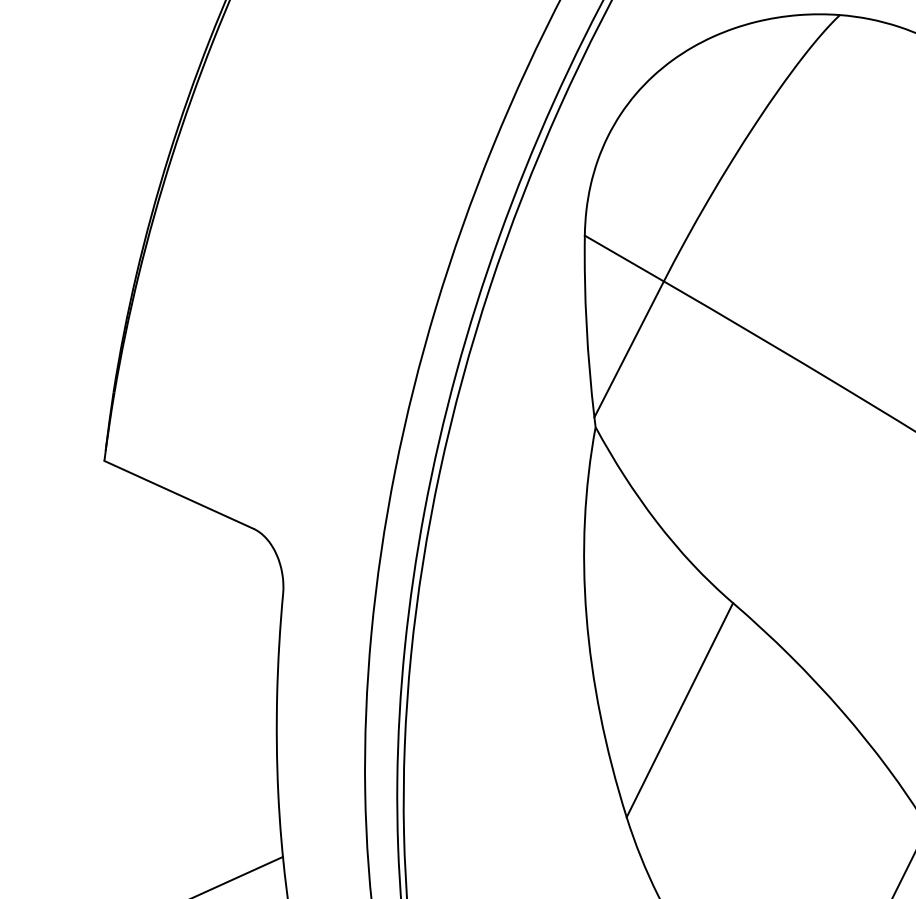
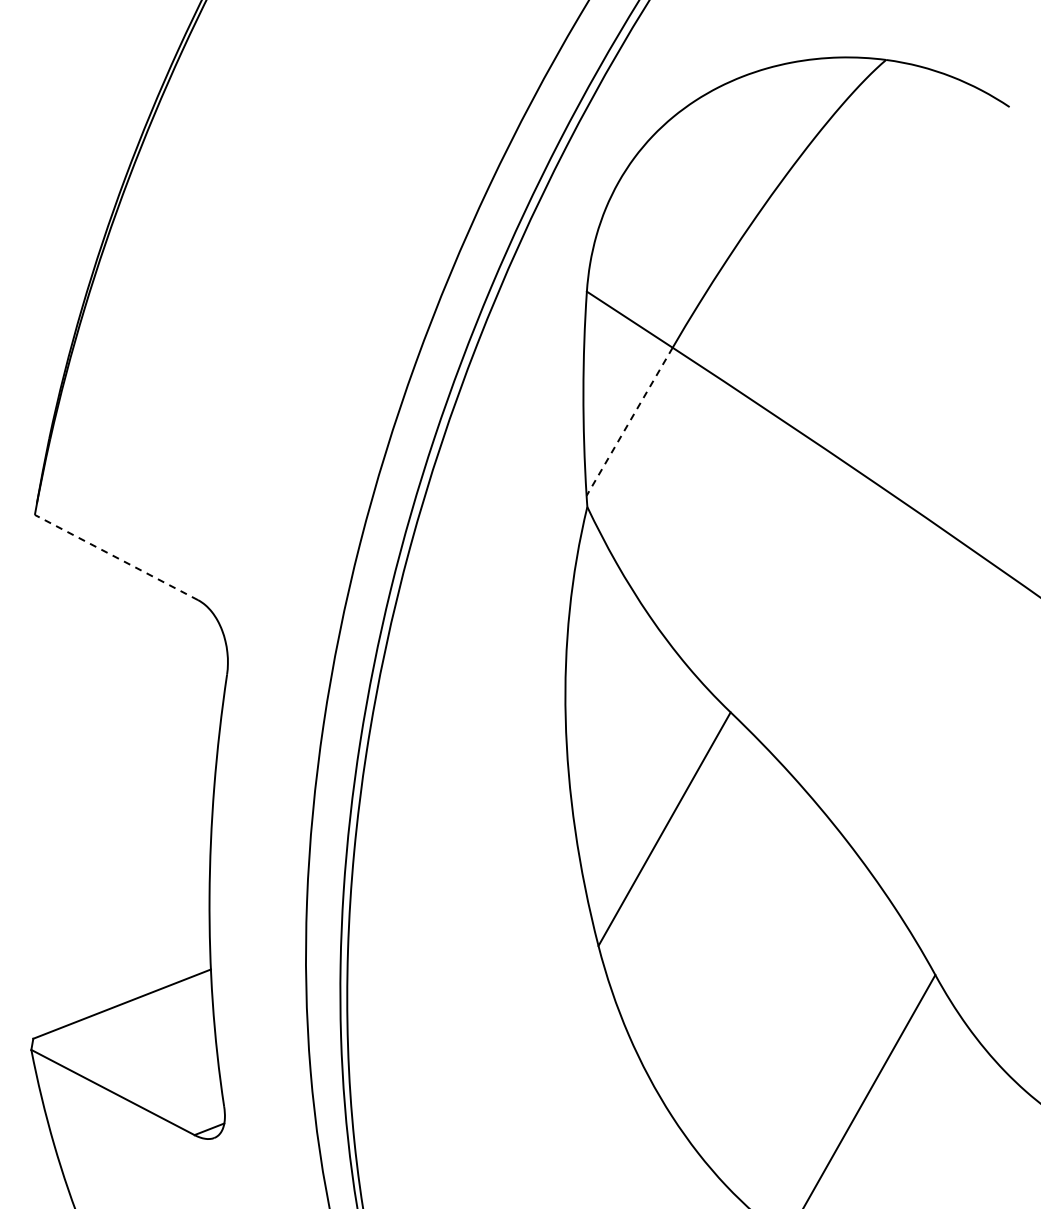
line: (629, 349) -> (629, 421), solid -> dashed
line: (179, 494) -> (116, 557), solid -> dashed

